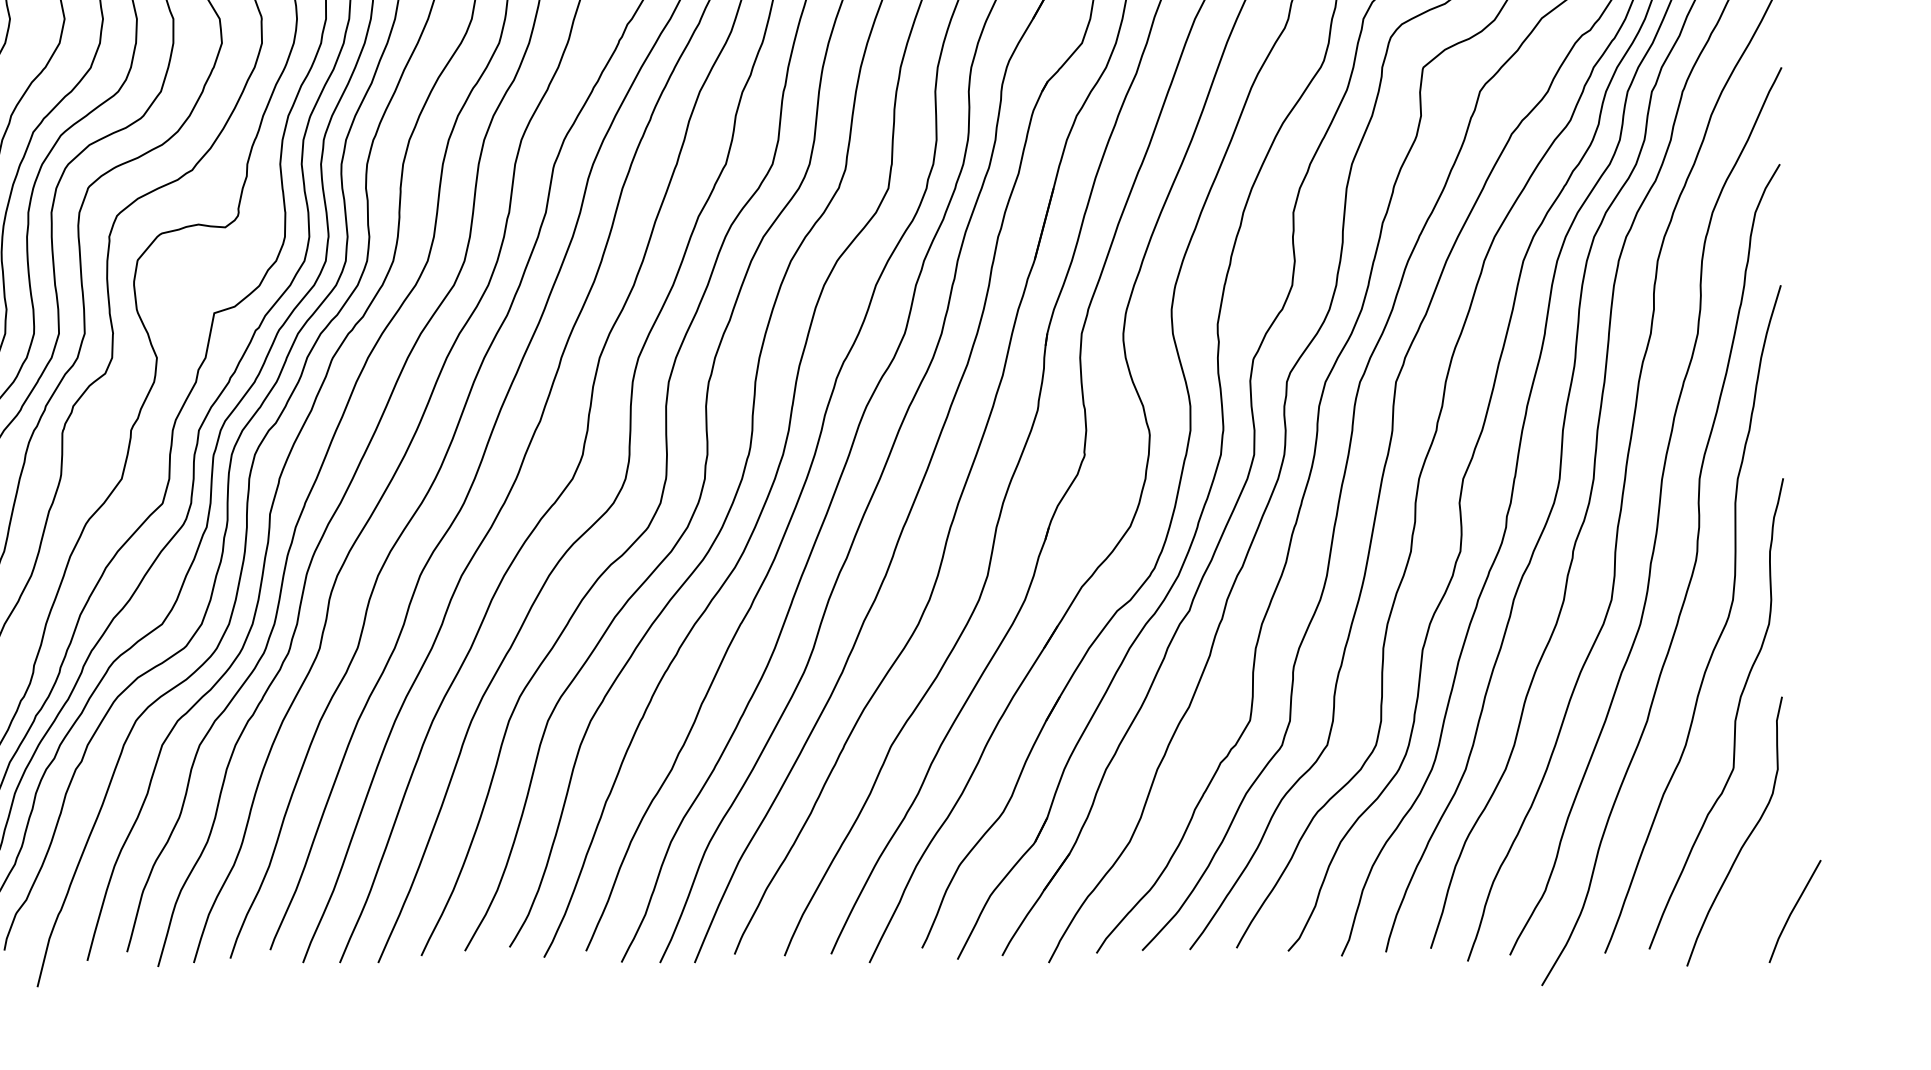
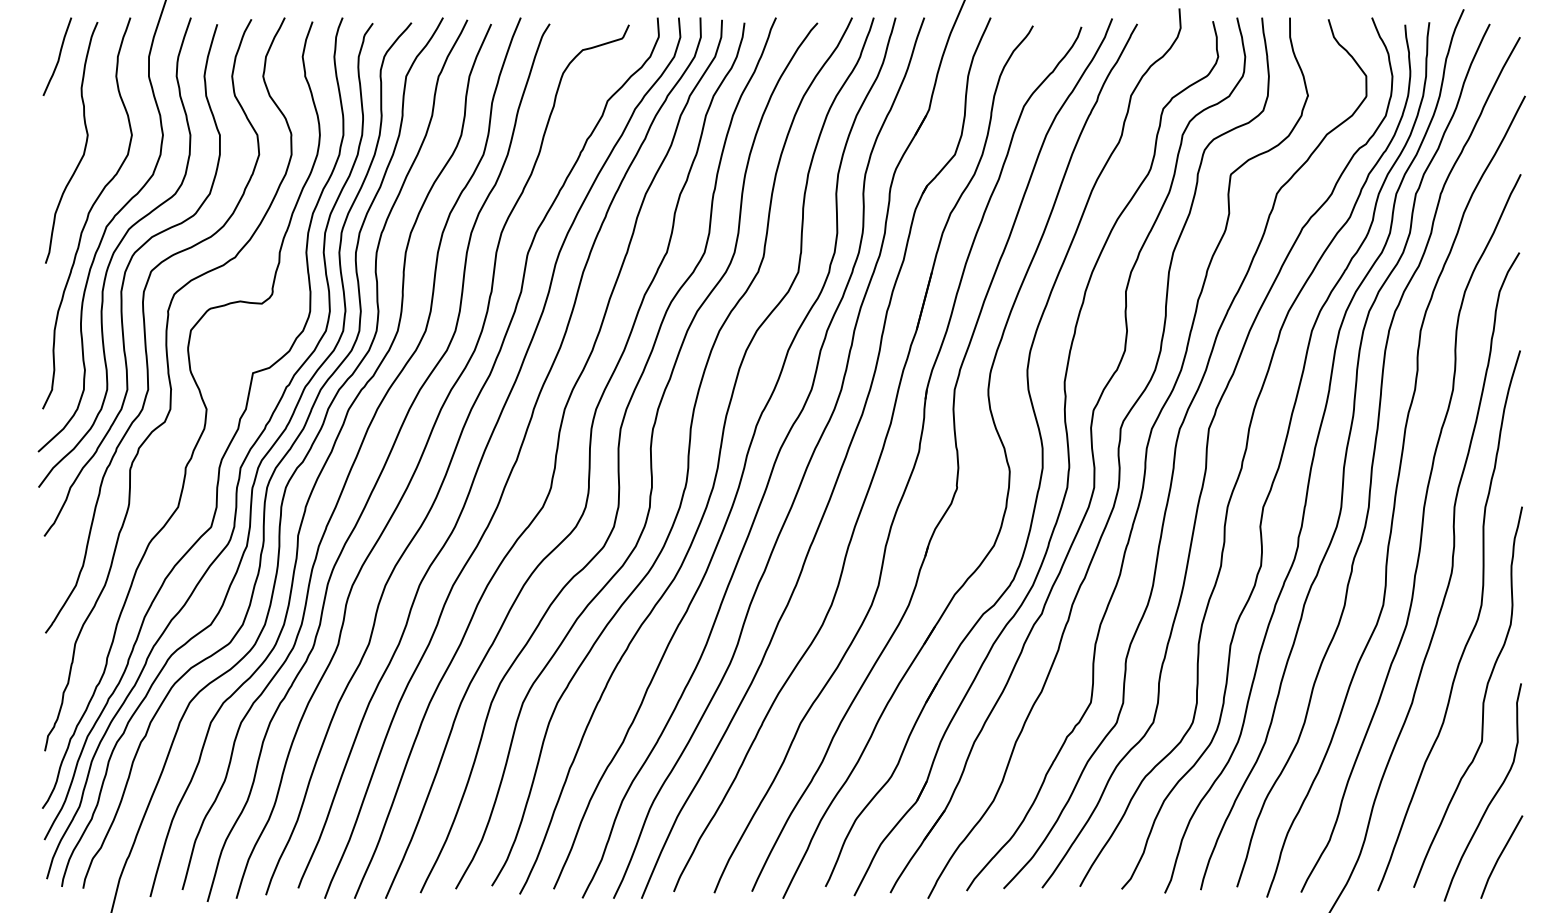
line: (1794, 909) -> (1501, 855), moved

